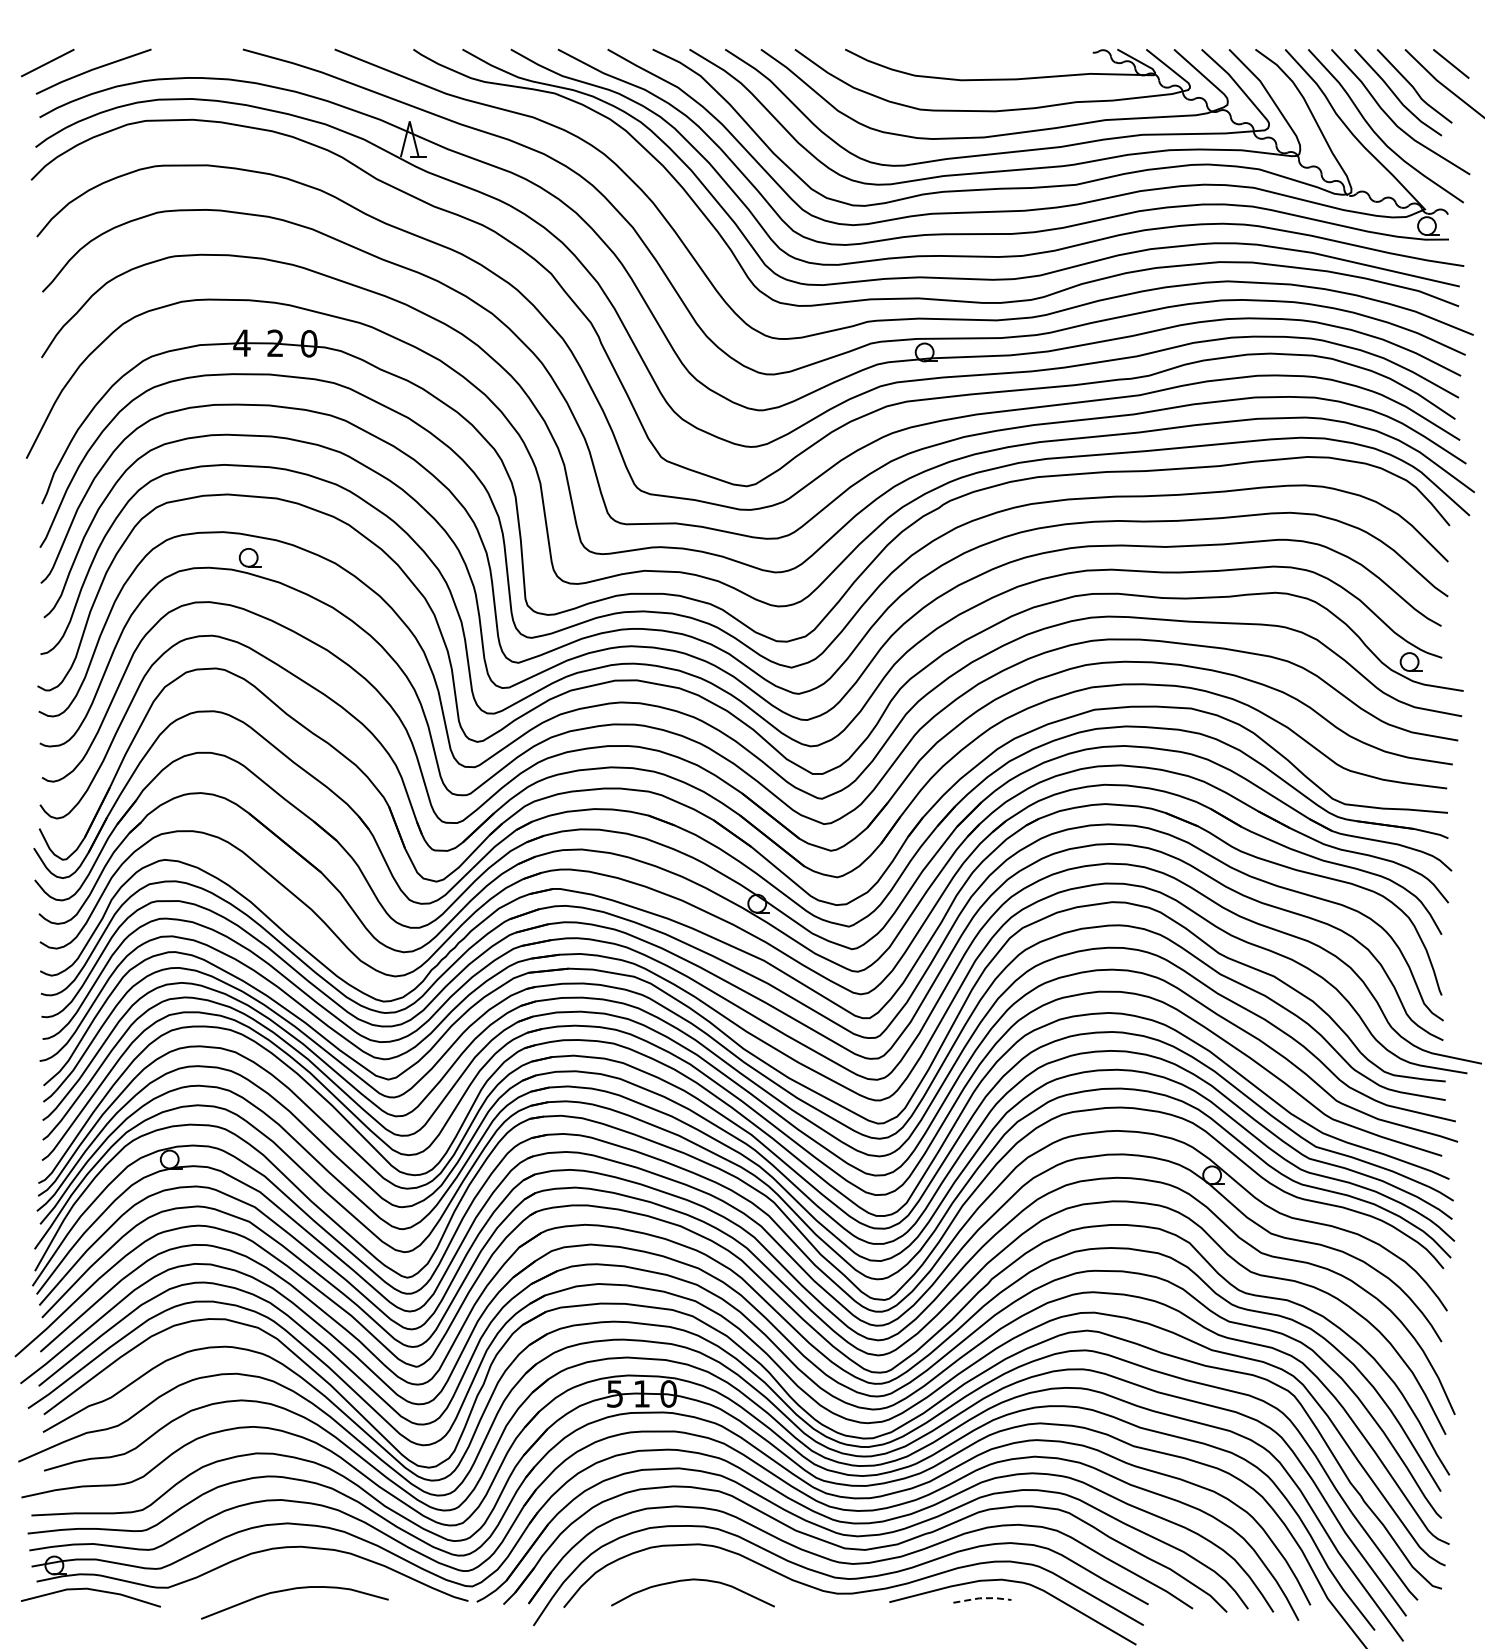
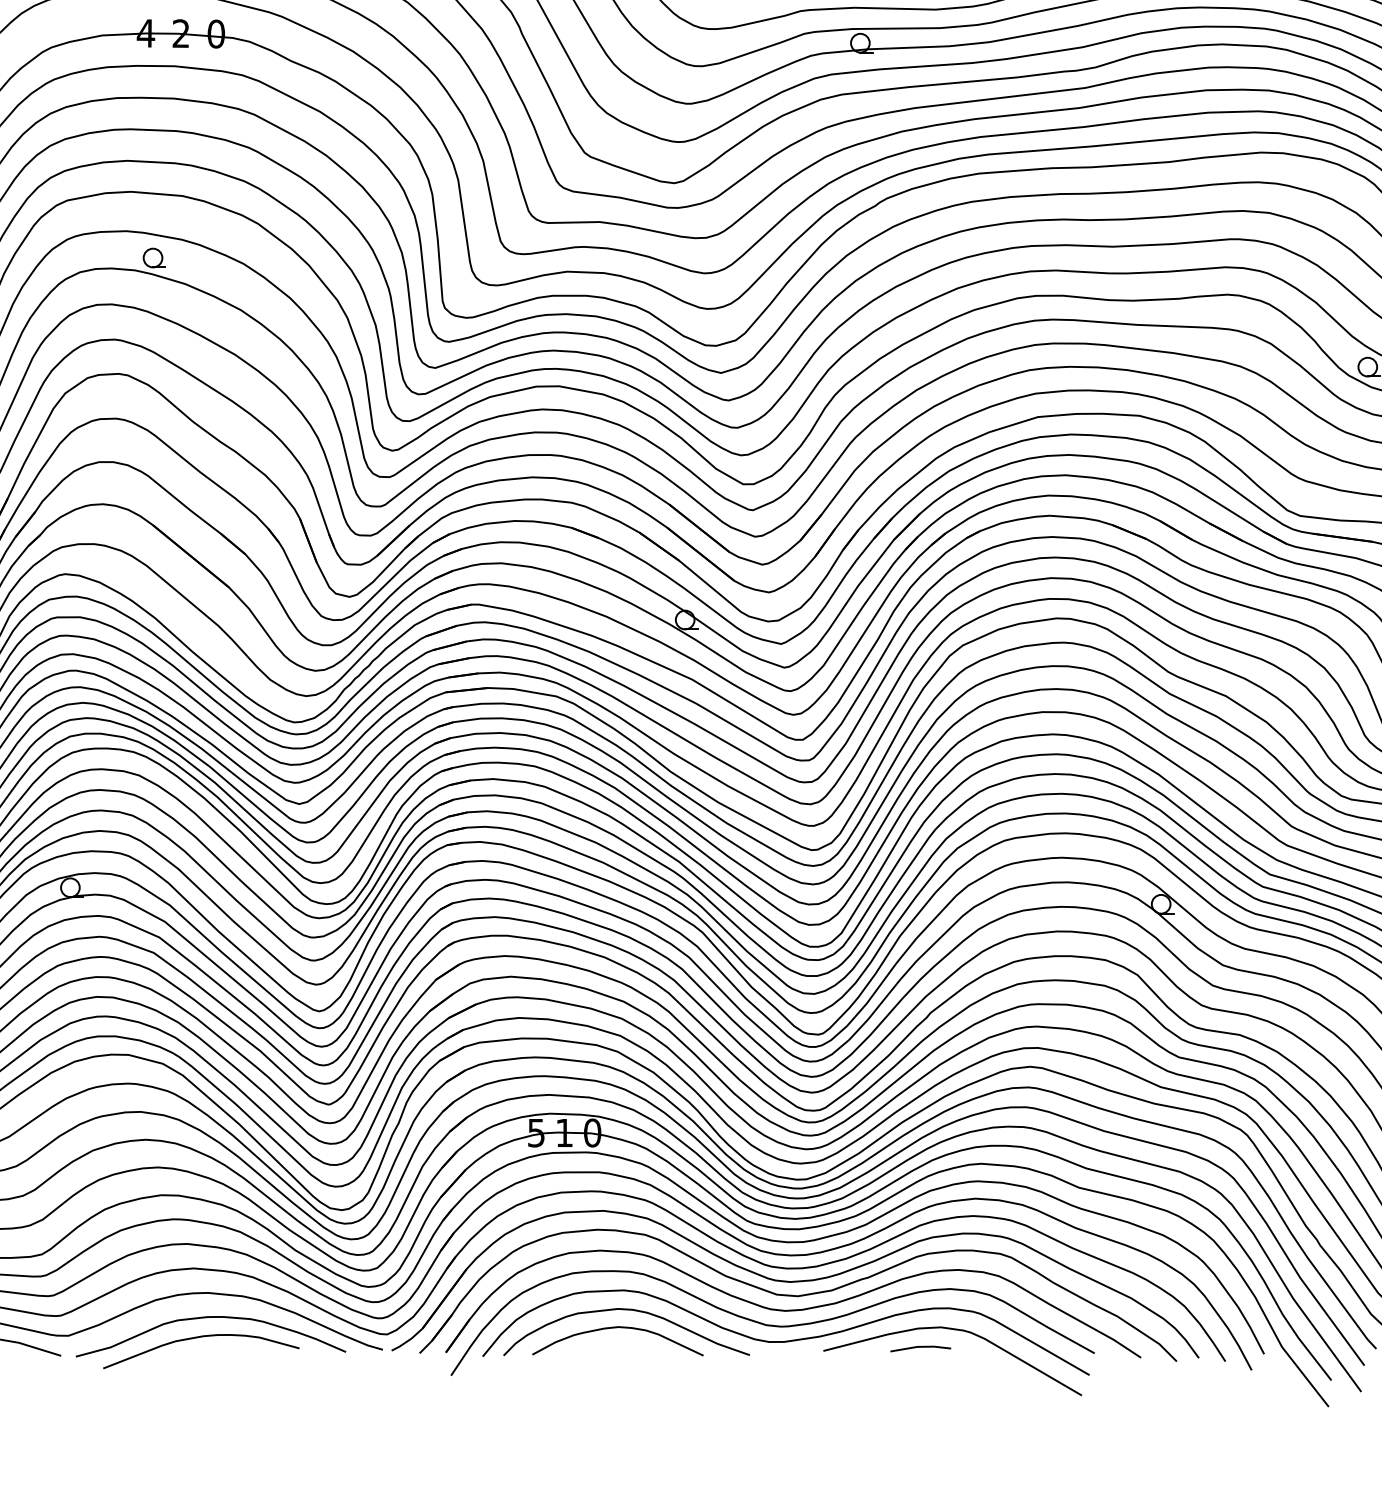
curve: (701, 1563) -> (626, 1310), added
curve: (304, 1570) -> (211, 1317), added
line: (982, 1598) -> (920, 1347), dashed -> solid

